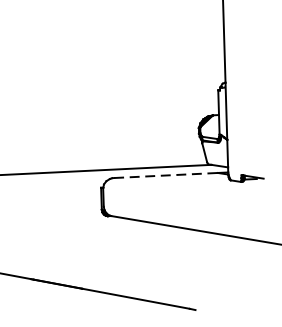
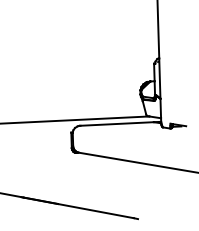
line: (166, 174) -> (117, 123), dashed -> solid

